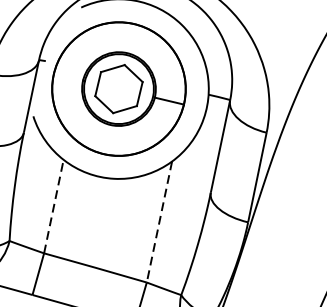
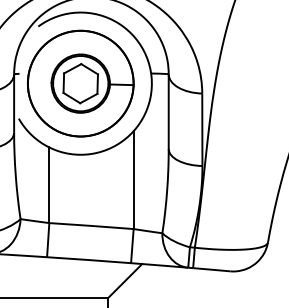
line: (54, 206) -> (49, 185), dashed -> solid
line: (159, 222) -> (133, 180), dashed -> solid

